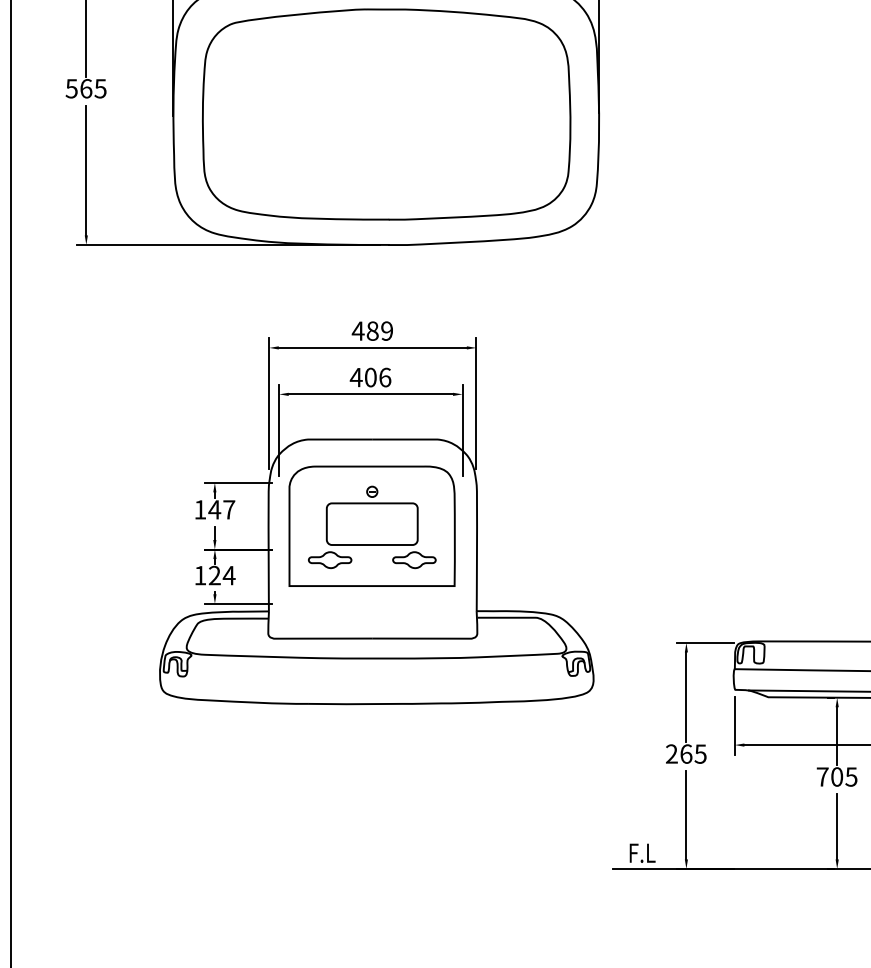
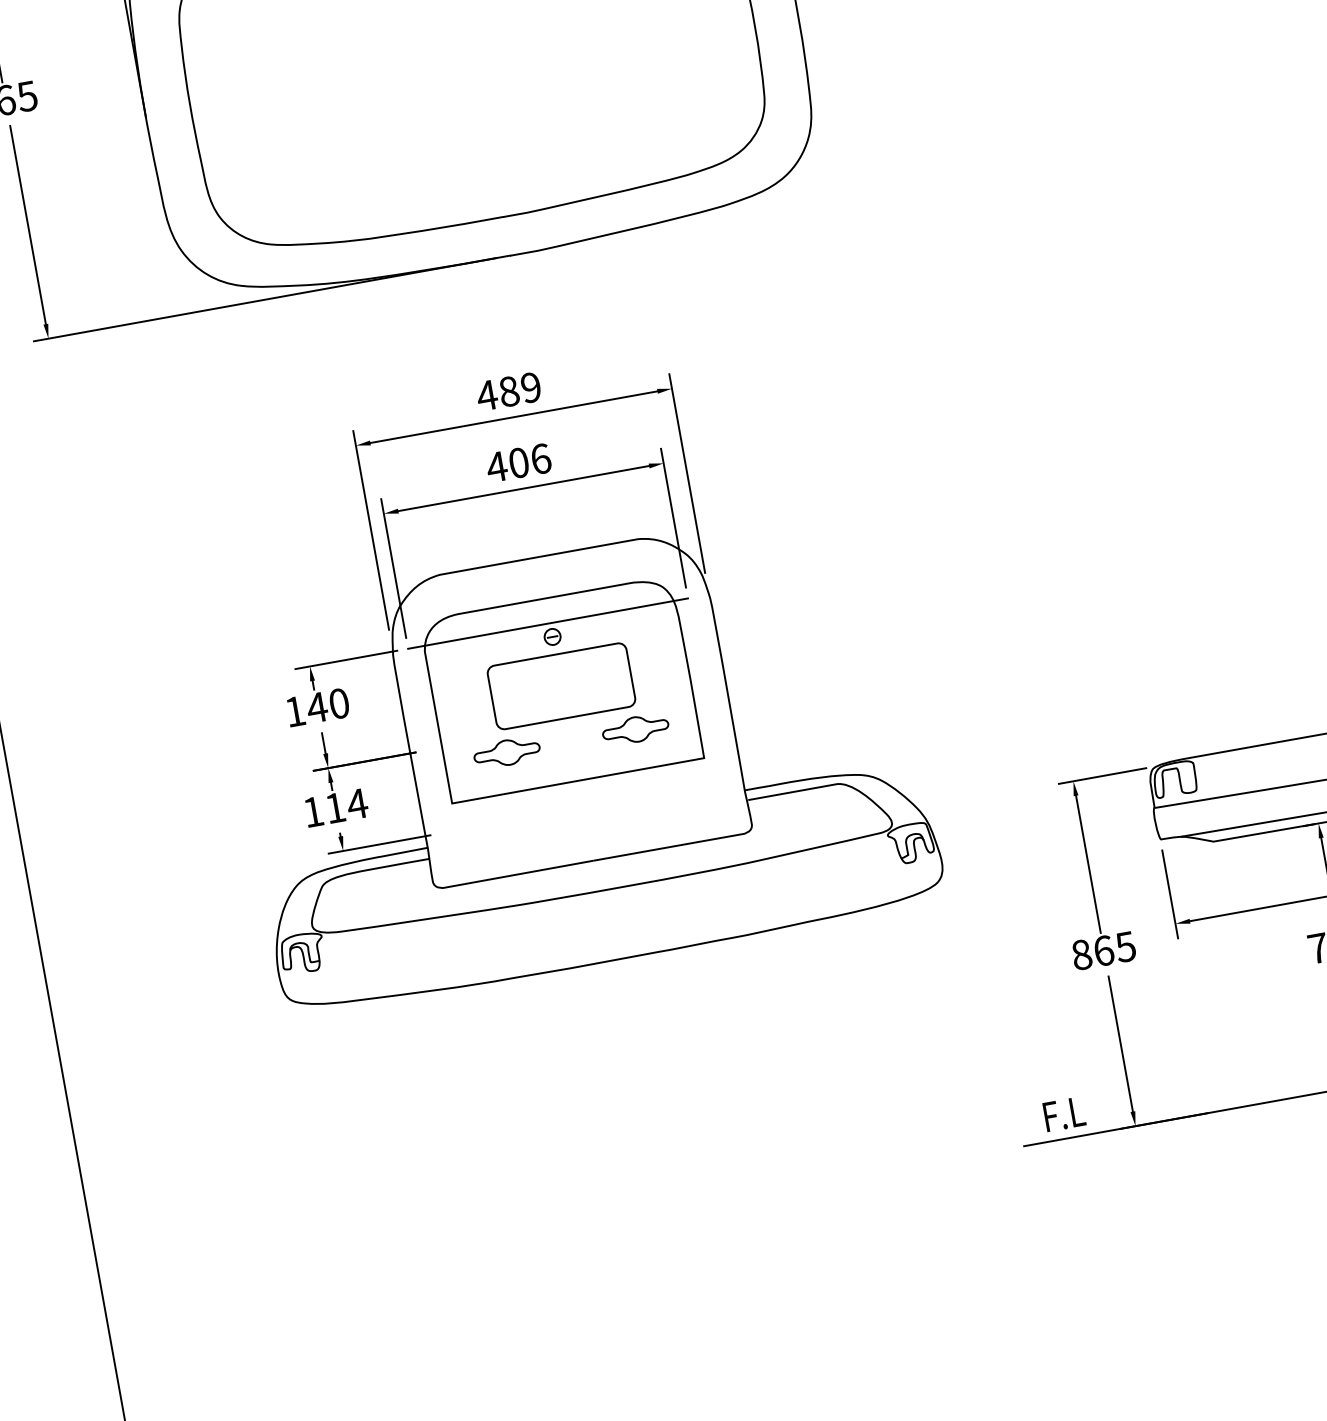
line: (370, 482) -> (547, 623), added
text: (229, 509) -> (339, 703), 147 -> 140
text: (214, 575) -> (334, 807), 124 -> 114
text: (671, 753) -> (1081, 954), 265 -> 865

